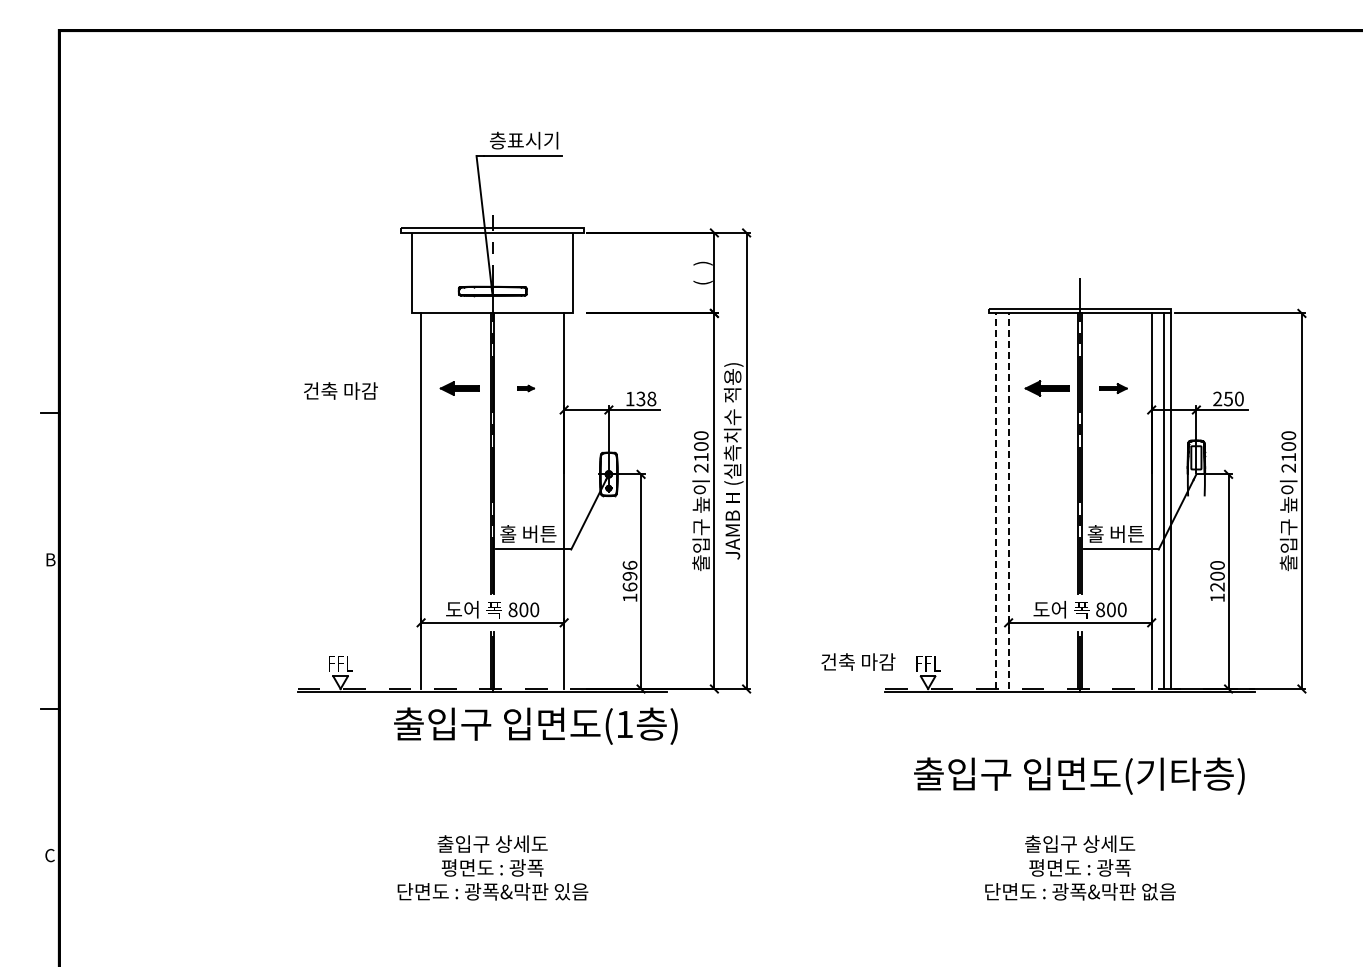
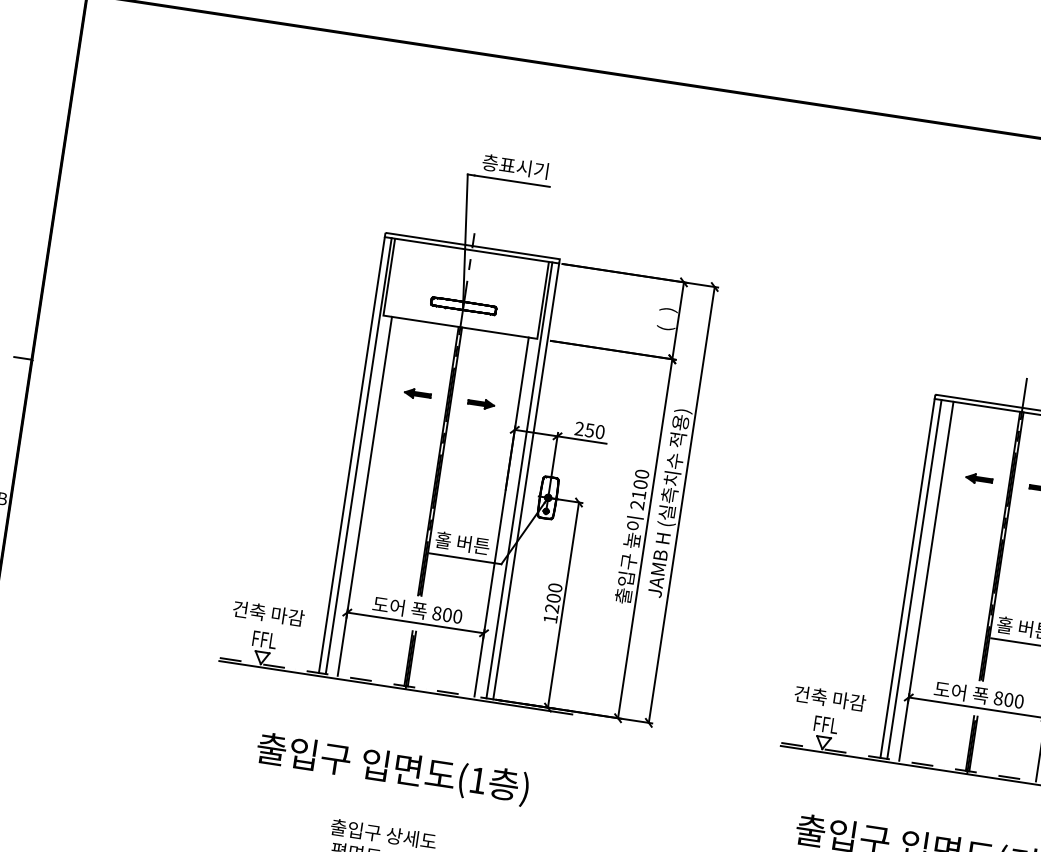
part: (458, 388) -> (416, 394), size x0.71
part: (525, 388) -> (480, 403), size x1.67
part: (1046, 388) -> (978, 479), size x0.62
text: (340, 390) -> (268, 613), moved
text: (640, 398) -> (589, 429), 138 -> 250
line: (401, 460) -> (352, 454), added
line: (408, 460) -> (358, 455), added
line: (576, 460) -> (519, 479), added
line: (583, 460) -> (525, 480), added
line: (988, 500) -> (907, 577), added
line: (996, 501) -> (914, 579), dashed -> solid
line: (1008, 501) -> (926, 581), dashed -> solid
text: (629, 575) -> (553, 597), 1696 -> 1200
text: (858, 661) -> (830, 698), moved
text: (535, 725) -> (392, 768), moved

